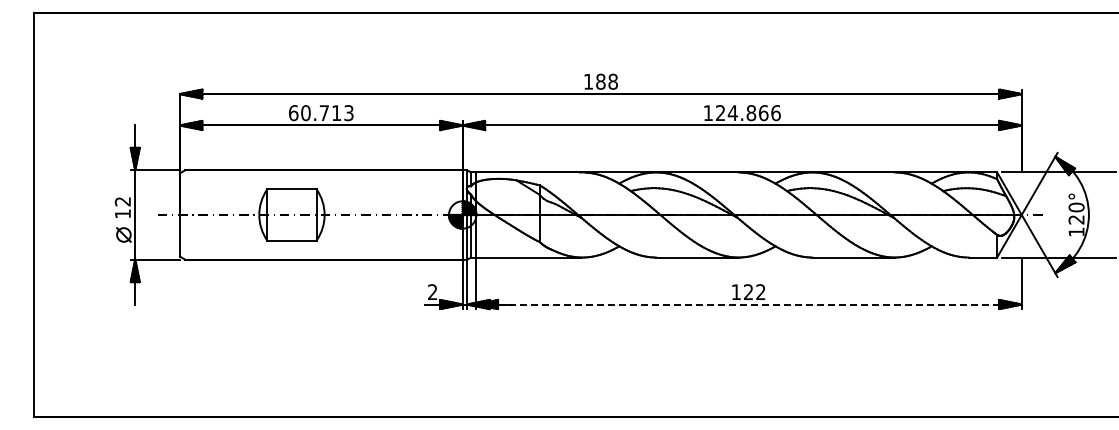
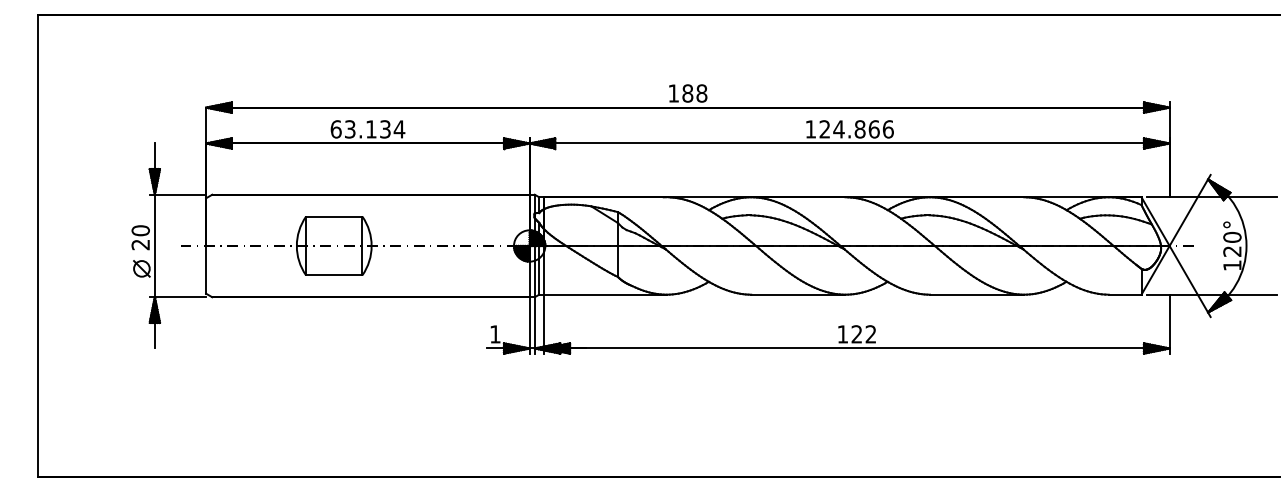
text: (327, 113) -> (374, 129), 60.713 -> 63.134
text: (122, 207) -> (140, 237), 12 -> 20
text: (432, 291) -> (495, 333), 2 -> 1
line: (749, 304) -> (857, 348), dashed -> solid

